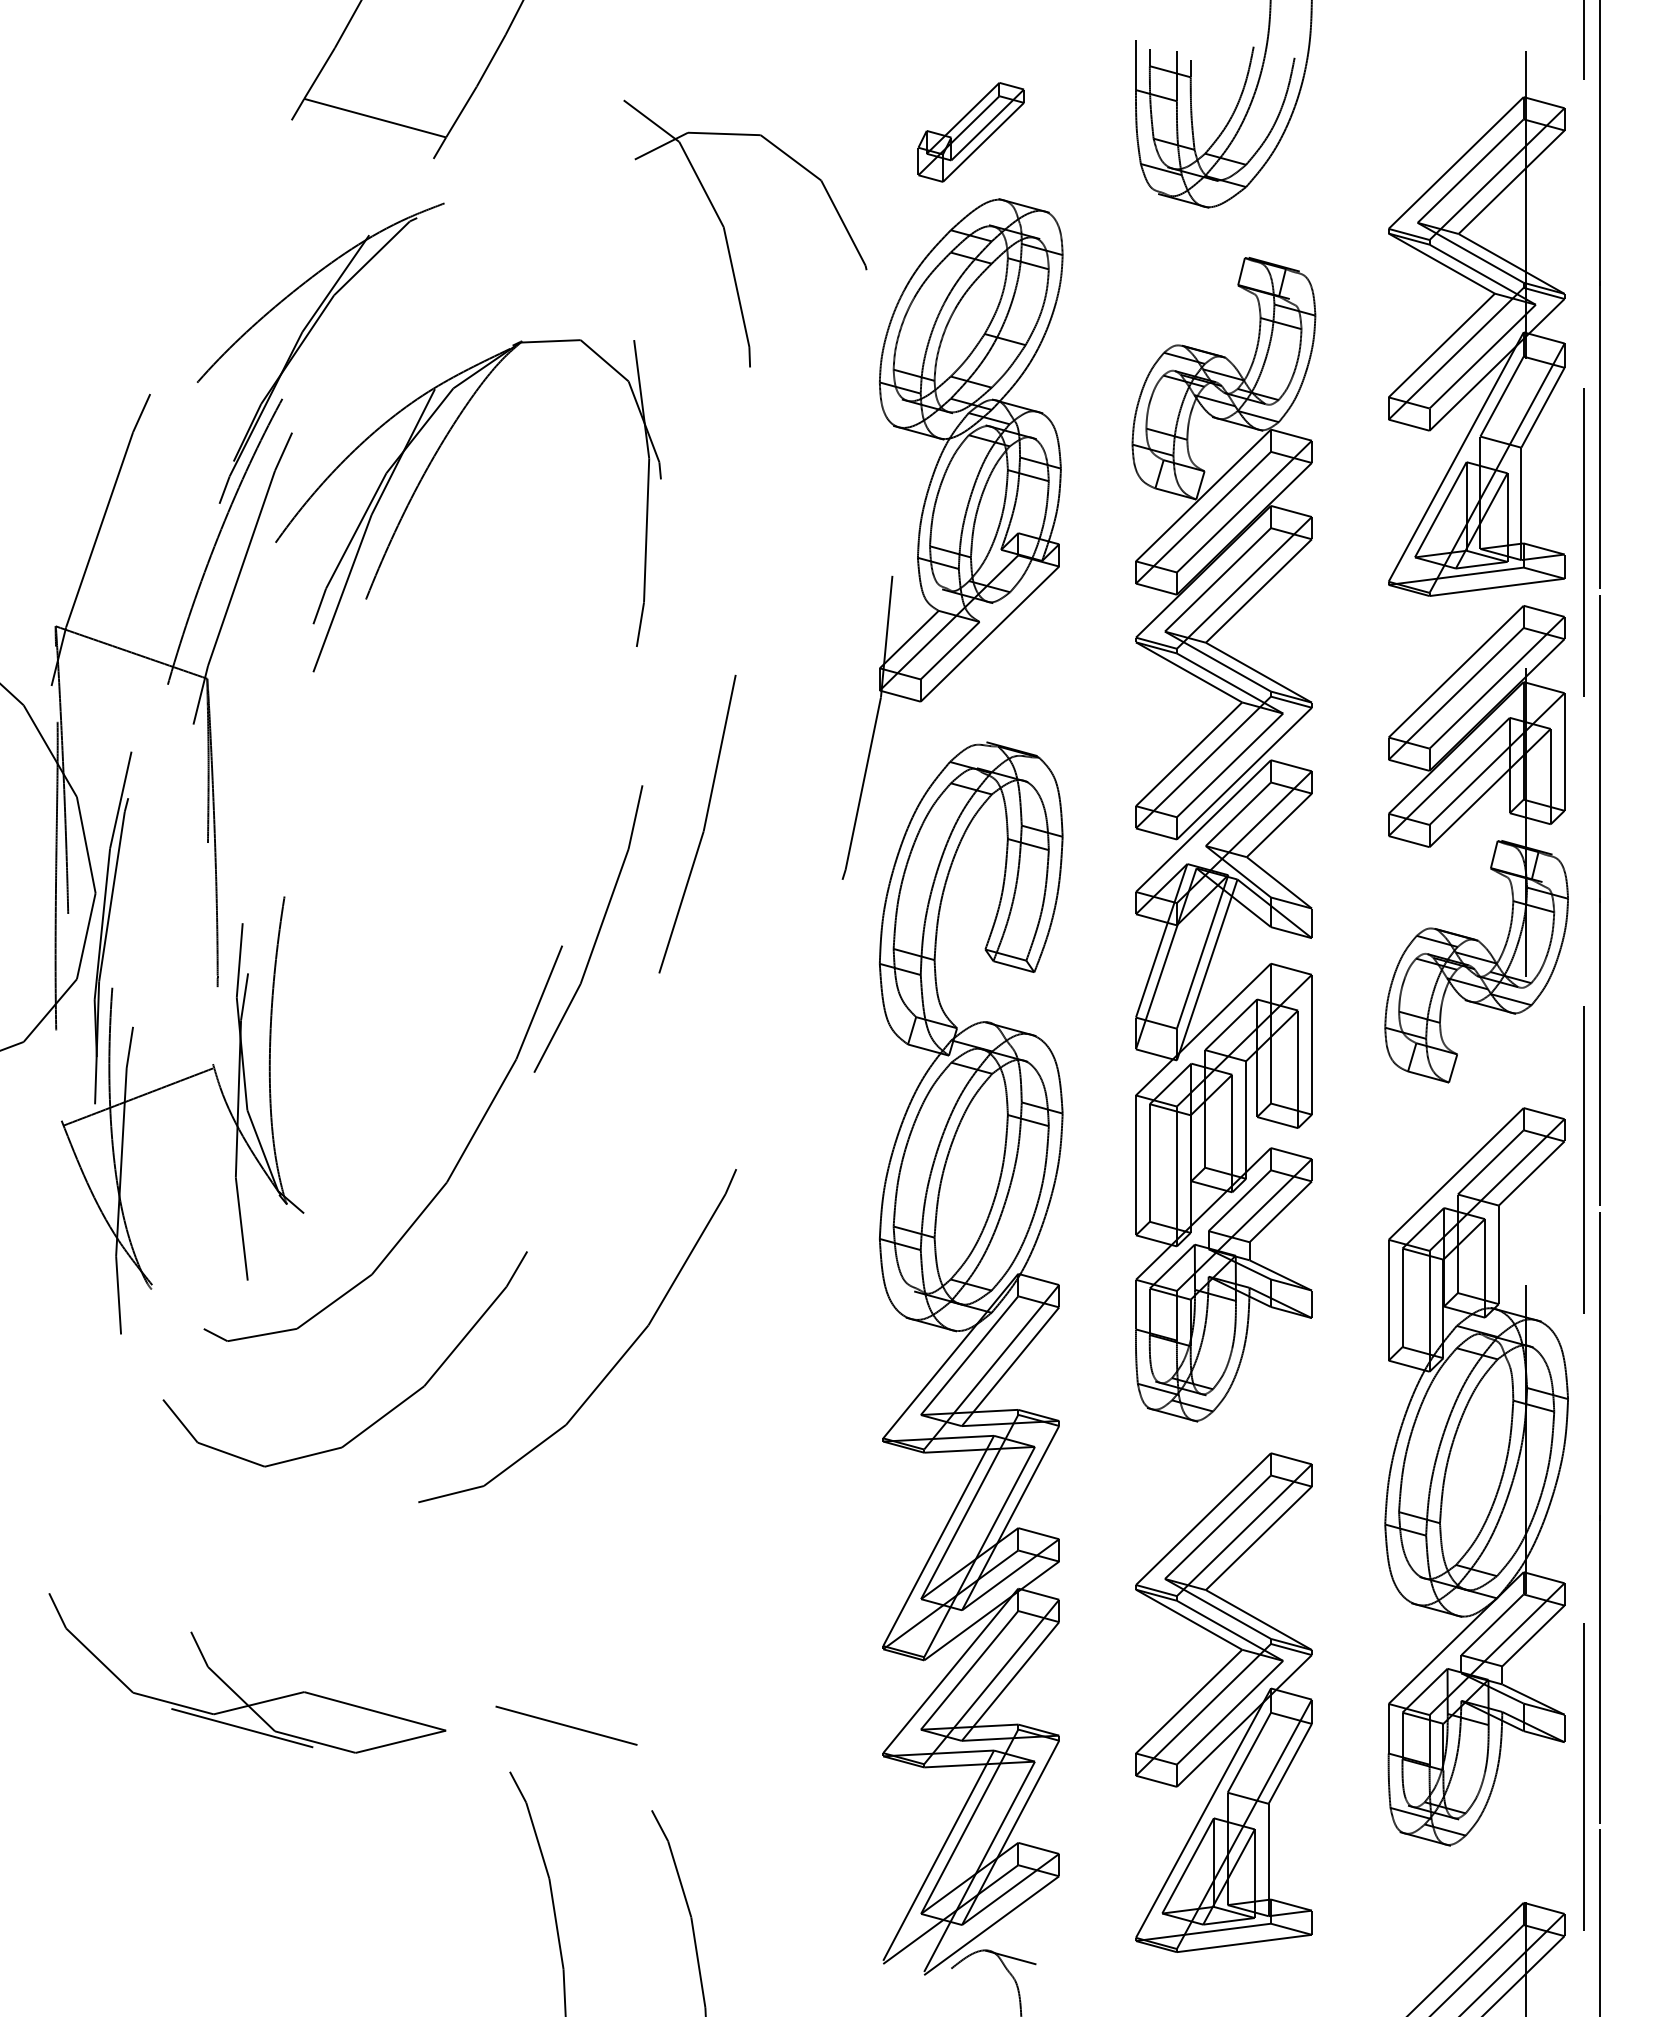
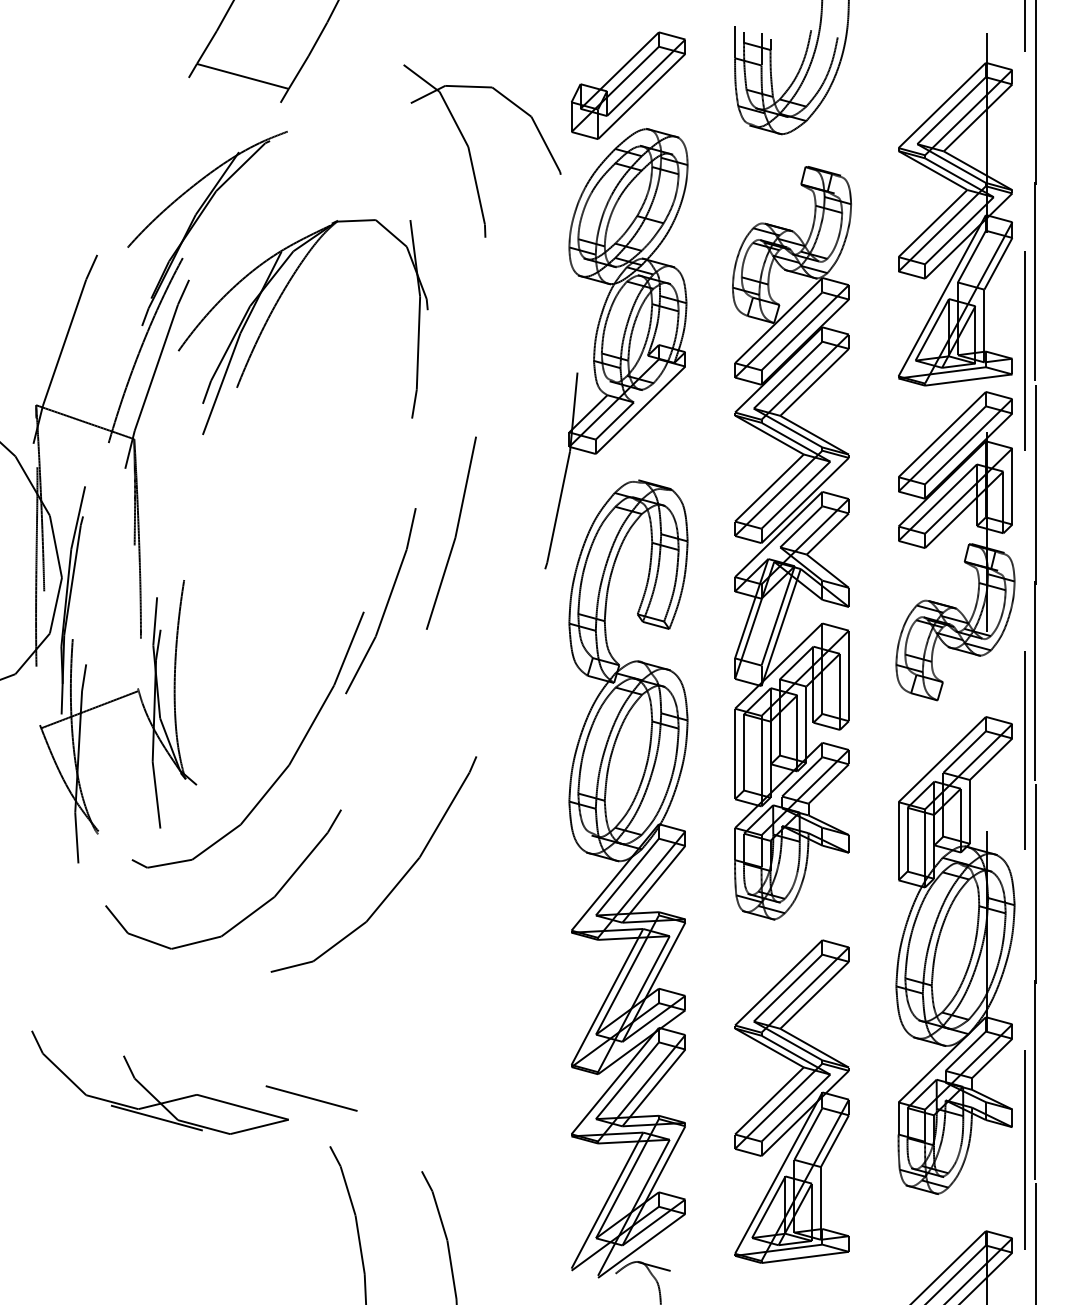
part: (971, 132) -> (628, 85), size x1.67
line: (566, 1725) -> (311, 1098), moved

